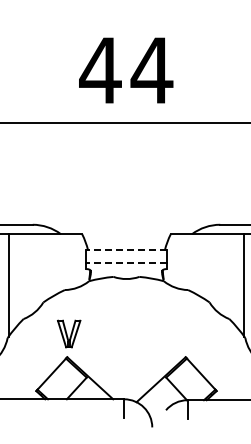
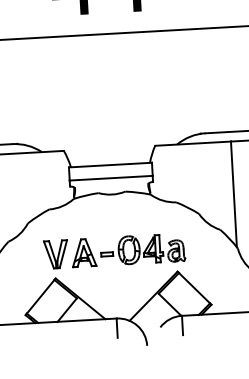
line: (126, 250) -> (110, 165), dashed -> solid
line: (126, 263) -> (111, 178), dashed -> solid
part: (138, 333) -> (127, 249), added

